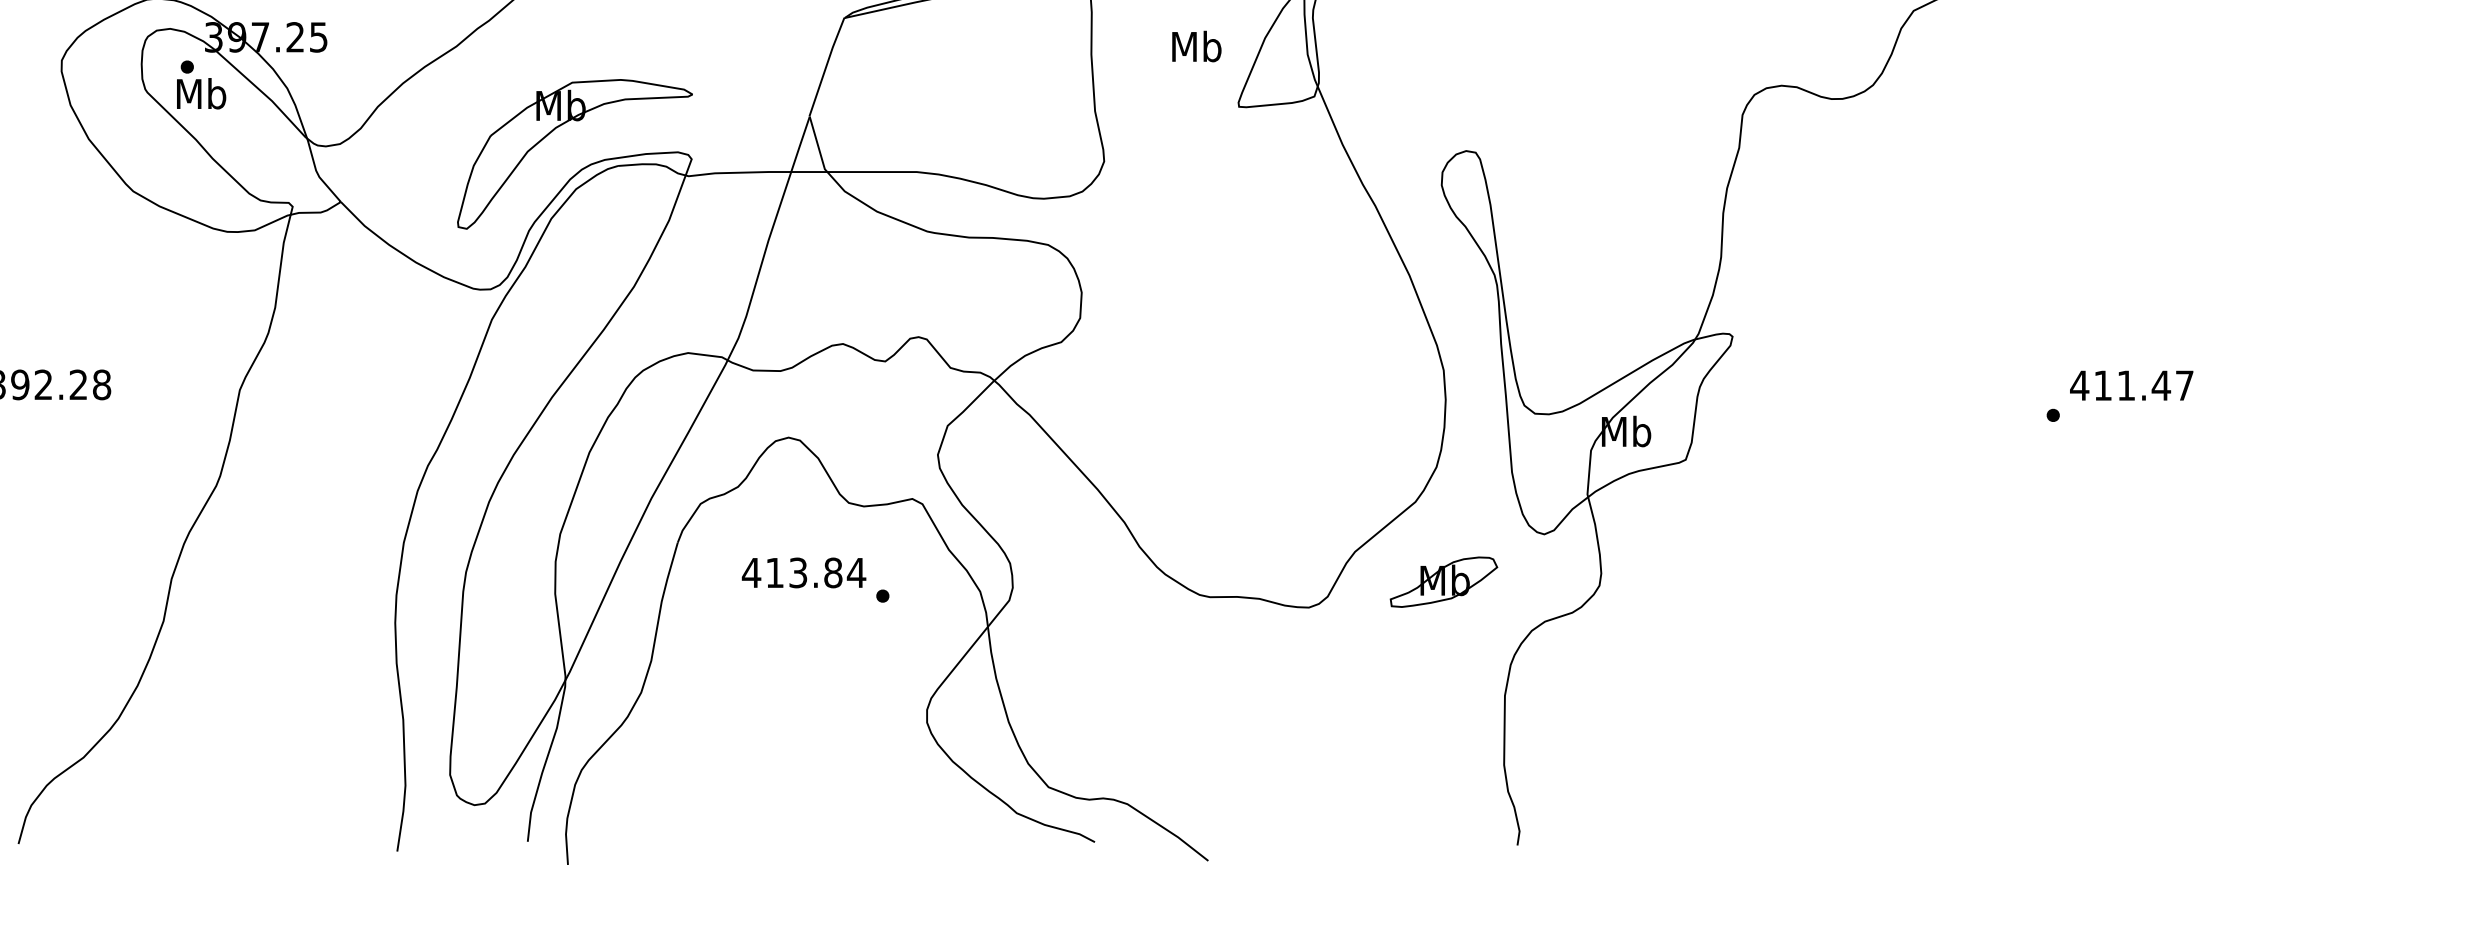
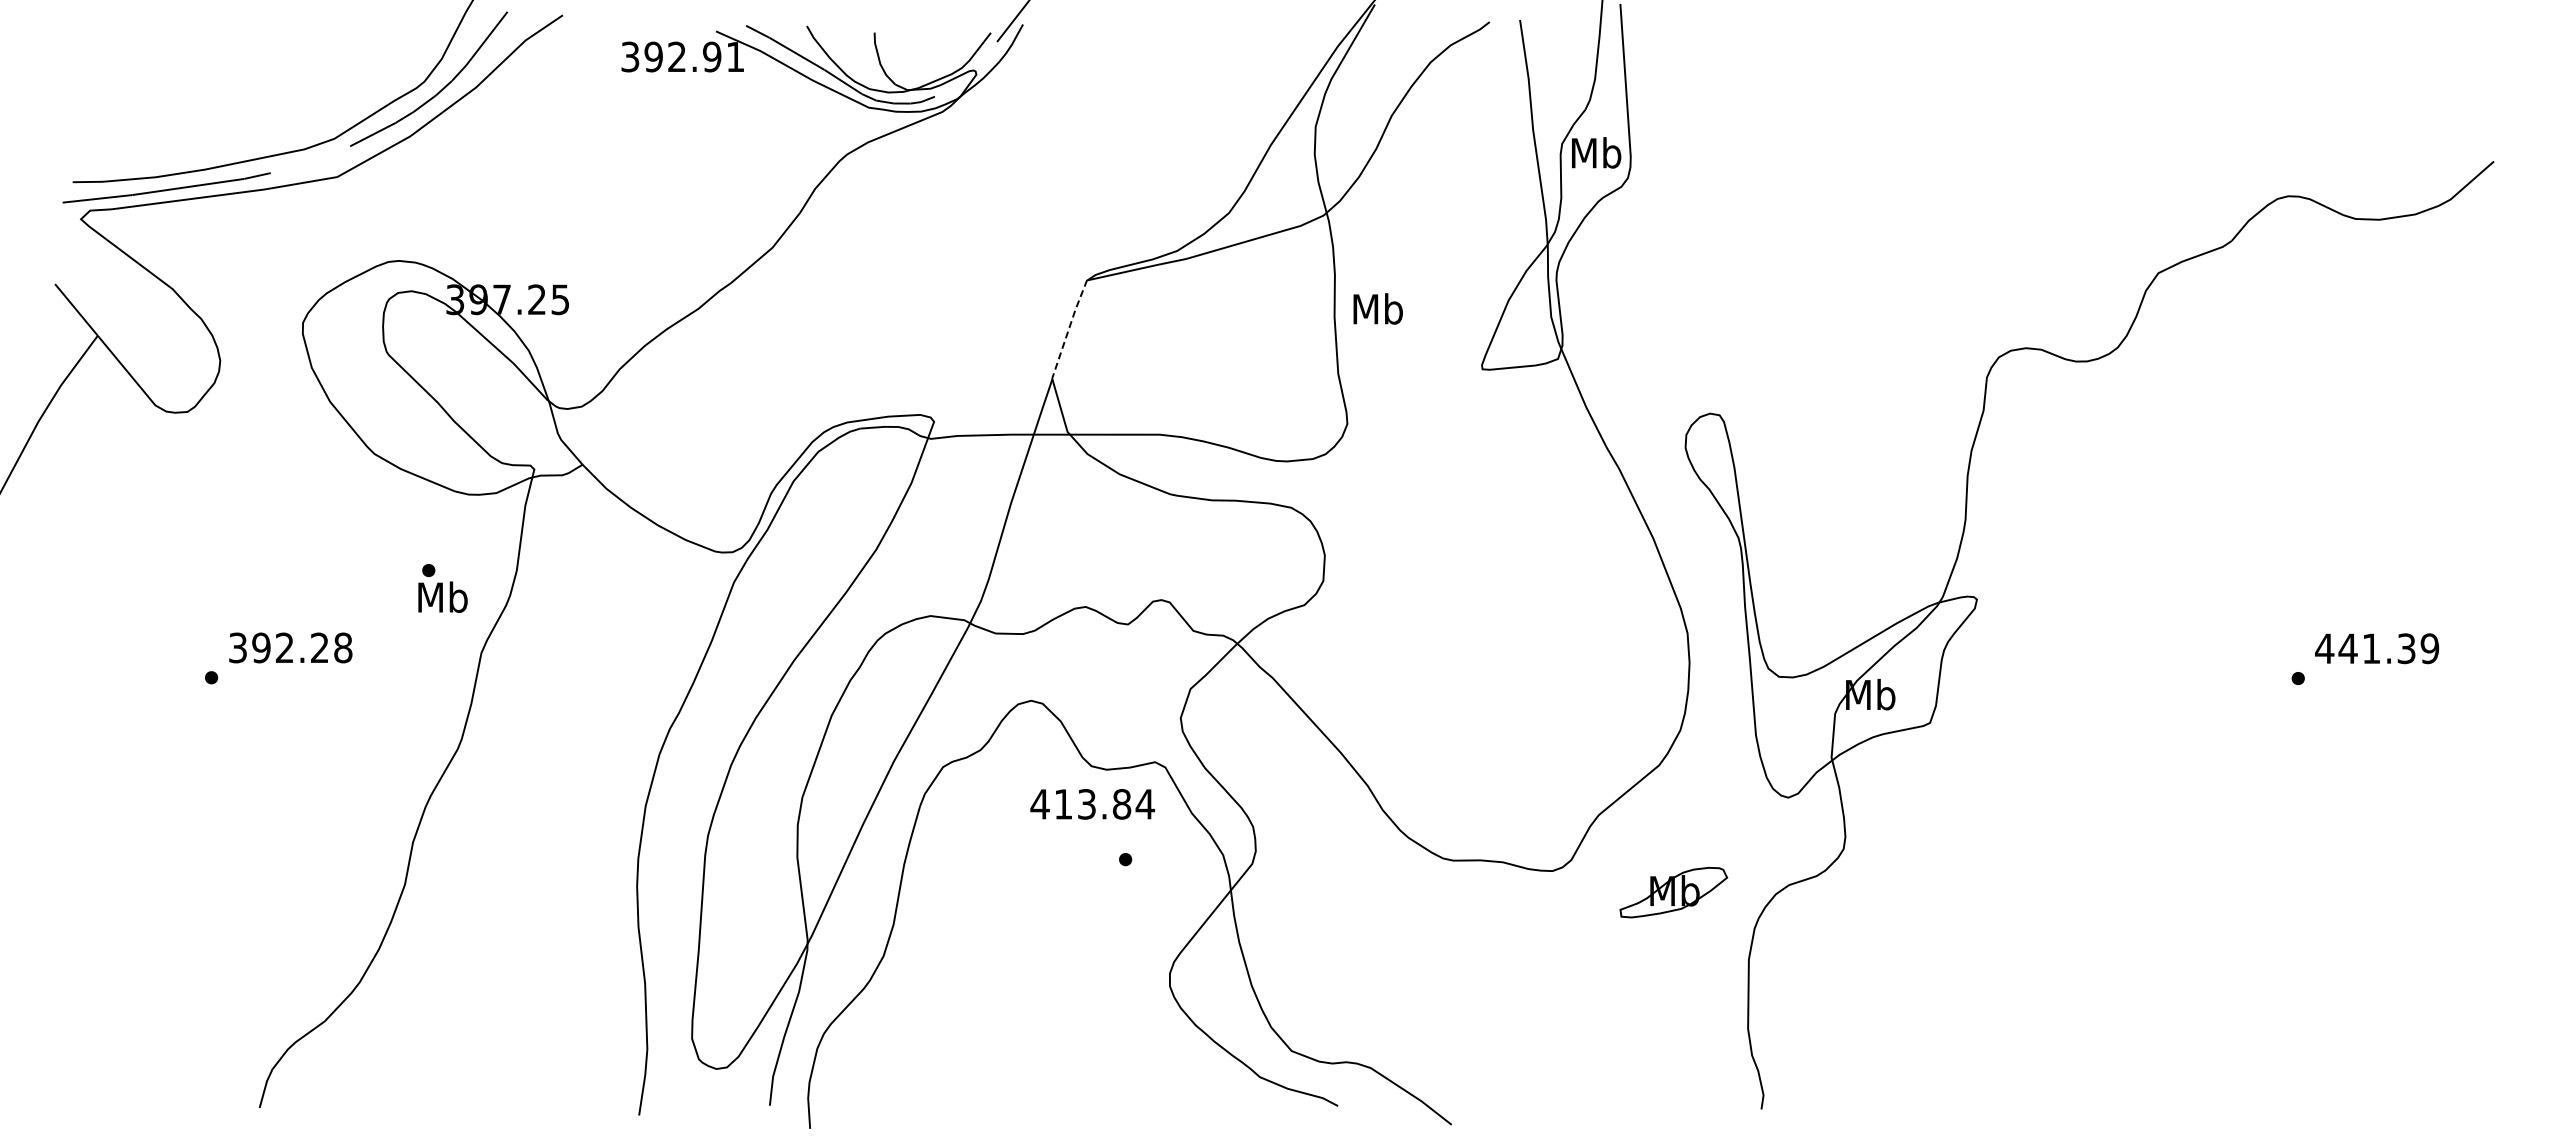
text: (1196, 46) -> (1377, 308), moved
line: (826, 66) -> (1069, 328), solid -> dashed
text: (201, 85) -> (442, 588), moved
part: (558, 127) -> (800, 390), removed
text: (2143, 385) -> (2388, 648), 411.47 -> 441.39
text: (803, 573) -> (1092, 804), moved
part: (1443, 582) -> (1673, 892), moved

